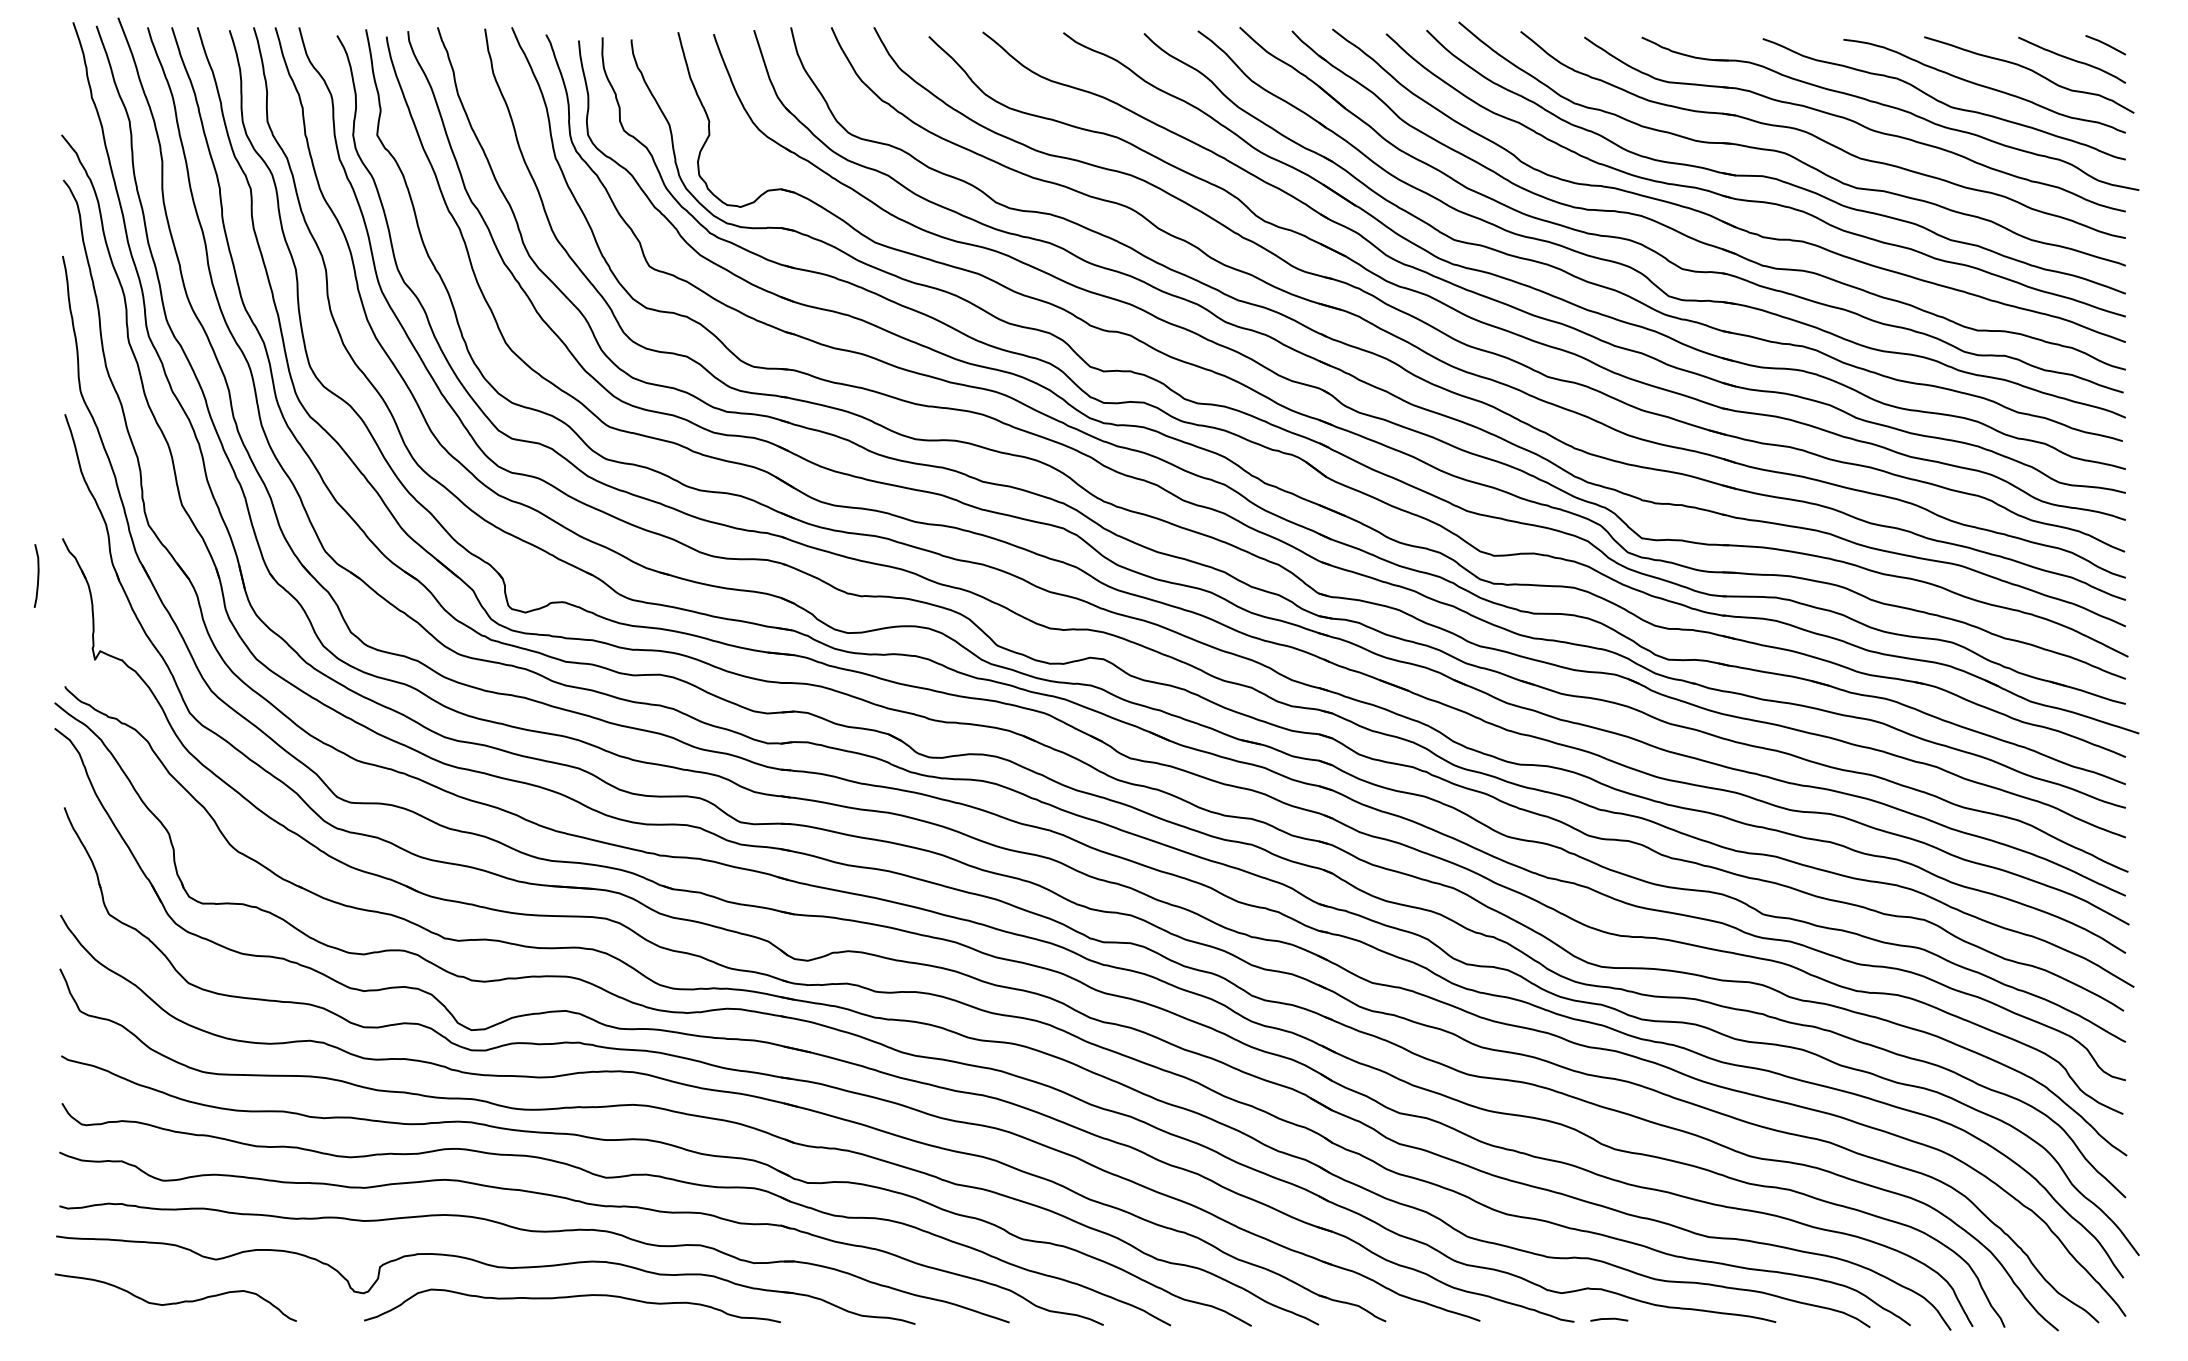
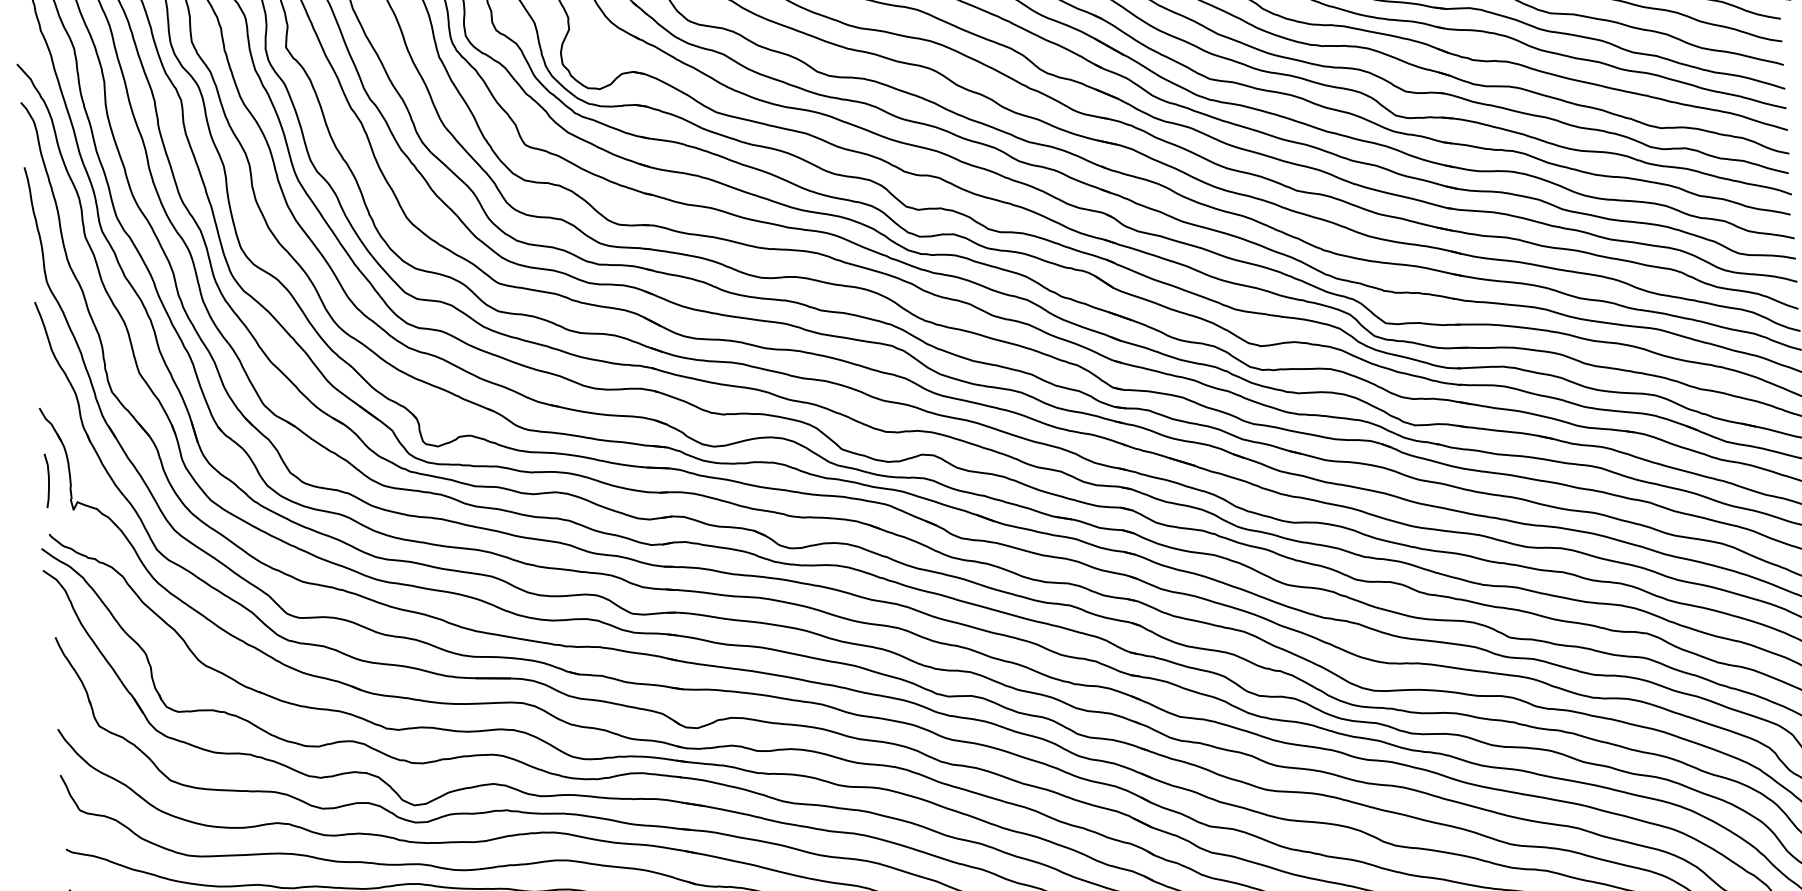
curve: (37, 575) -> (48, 480), moved

